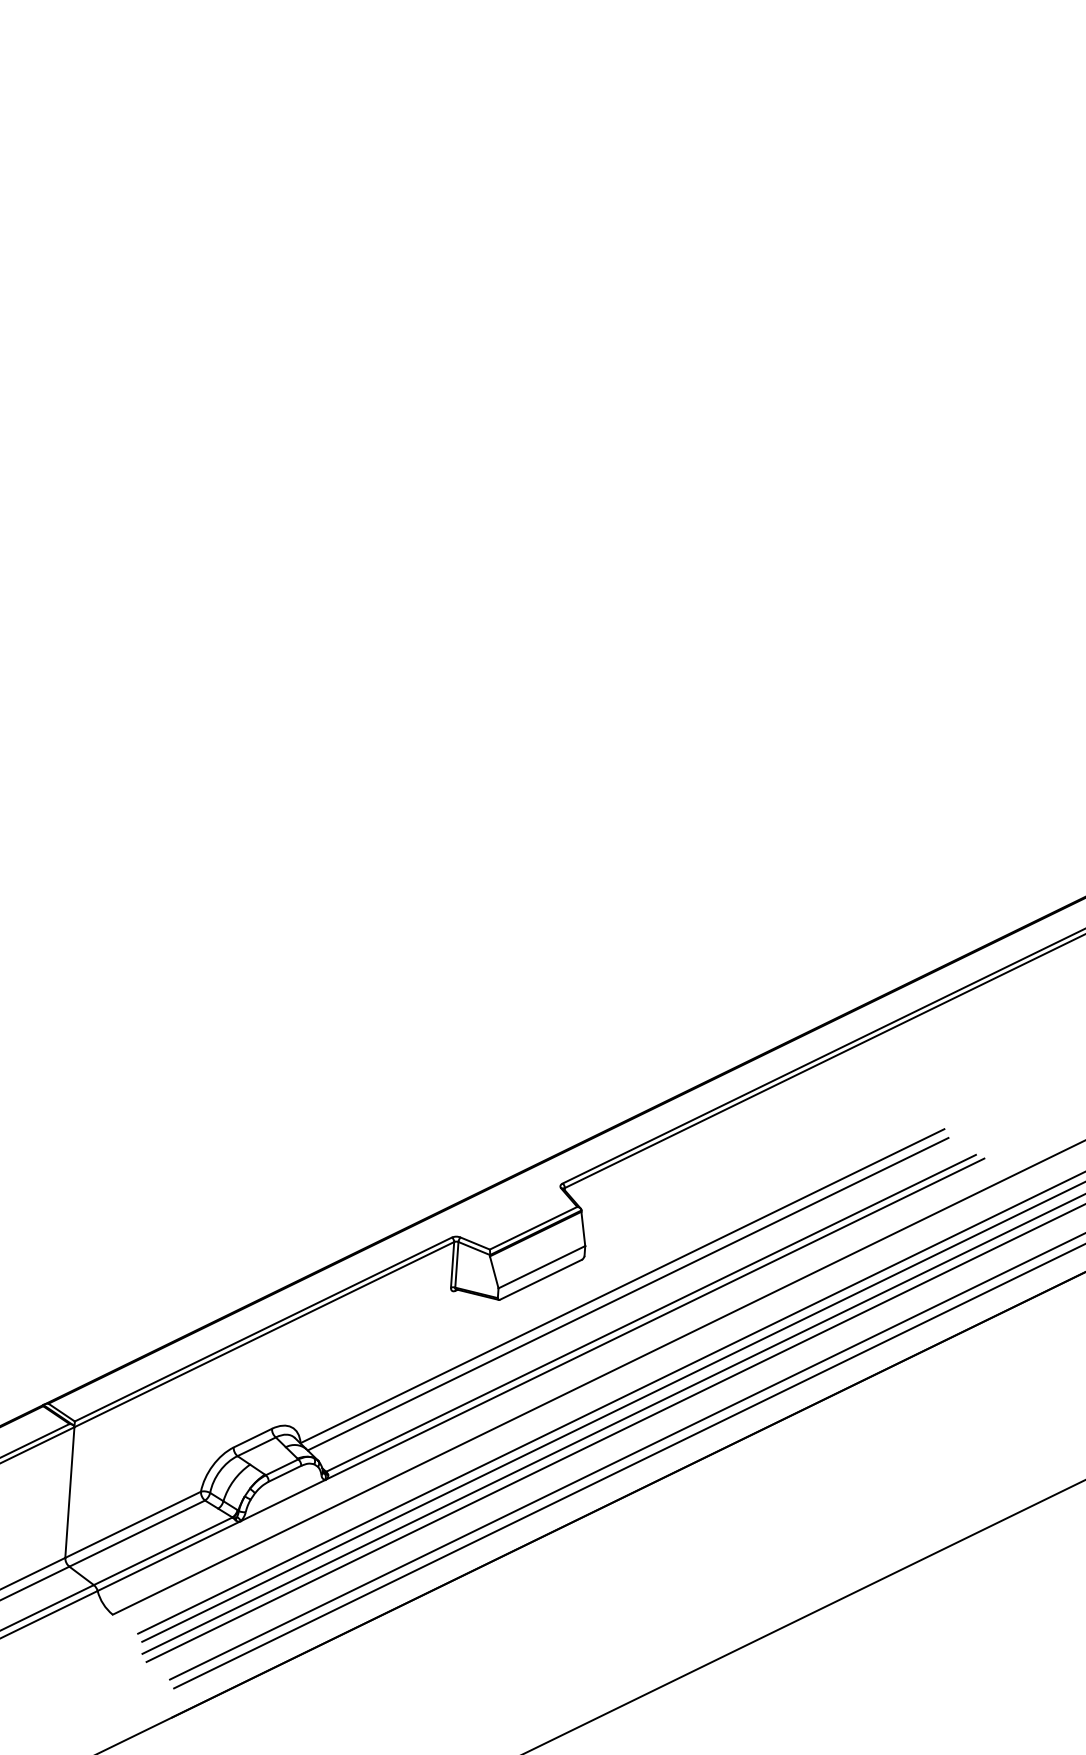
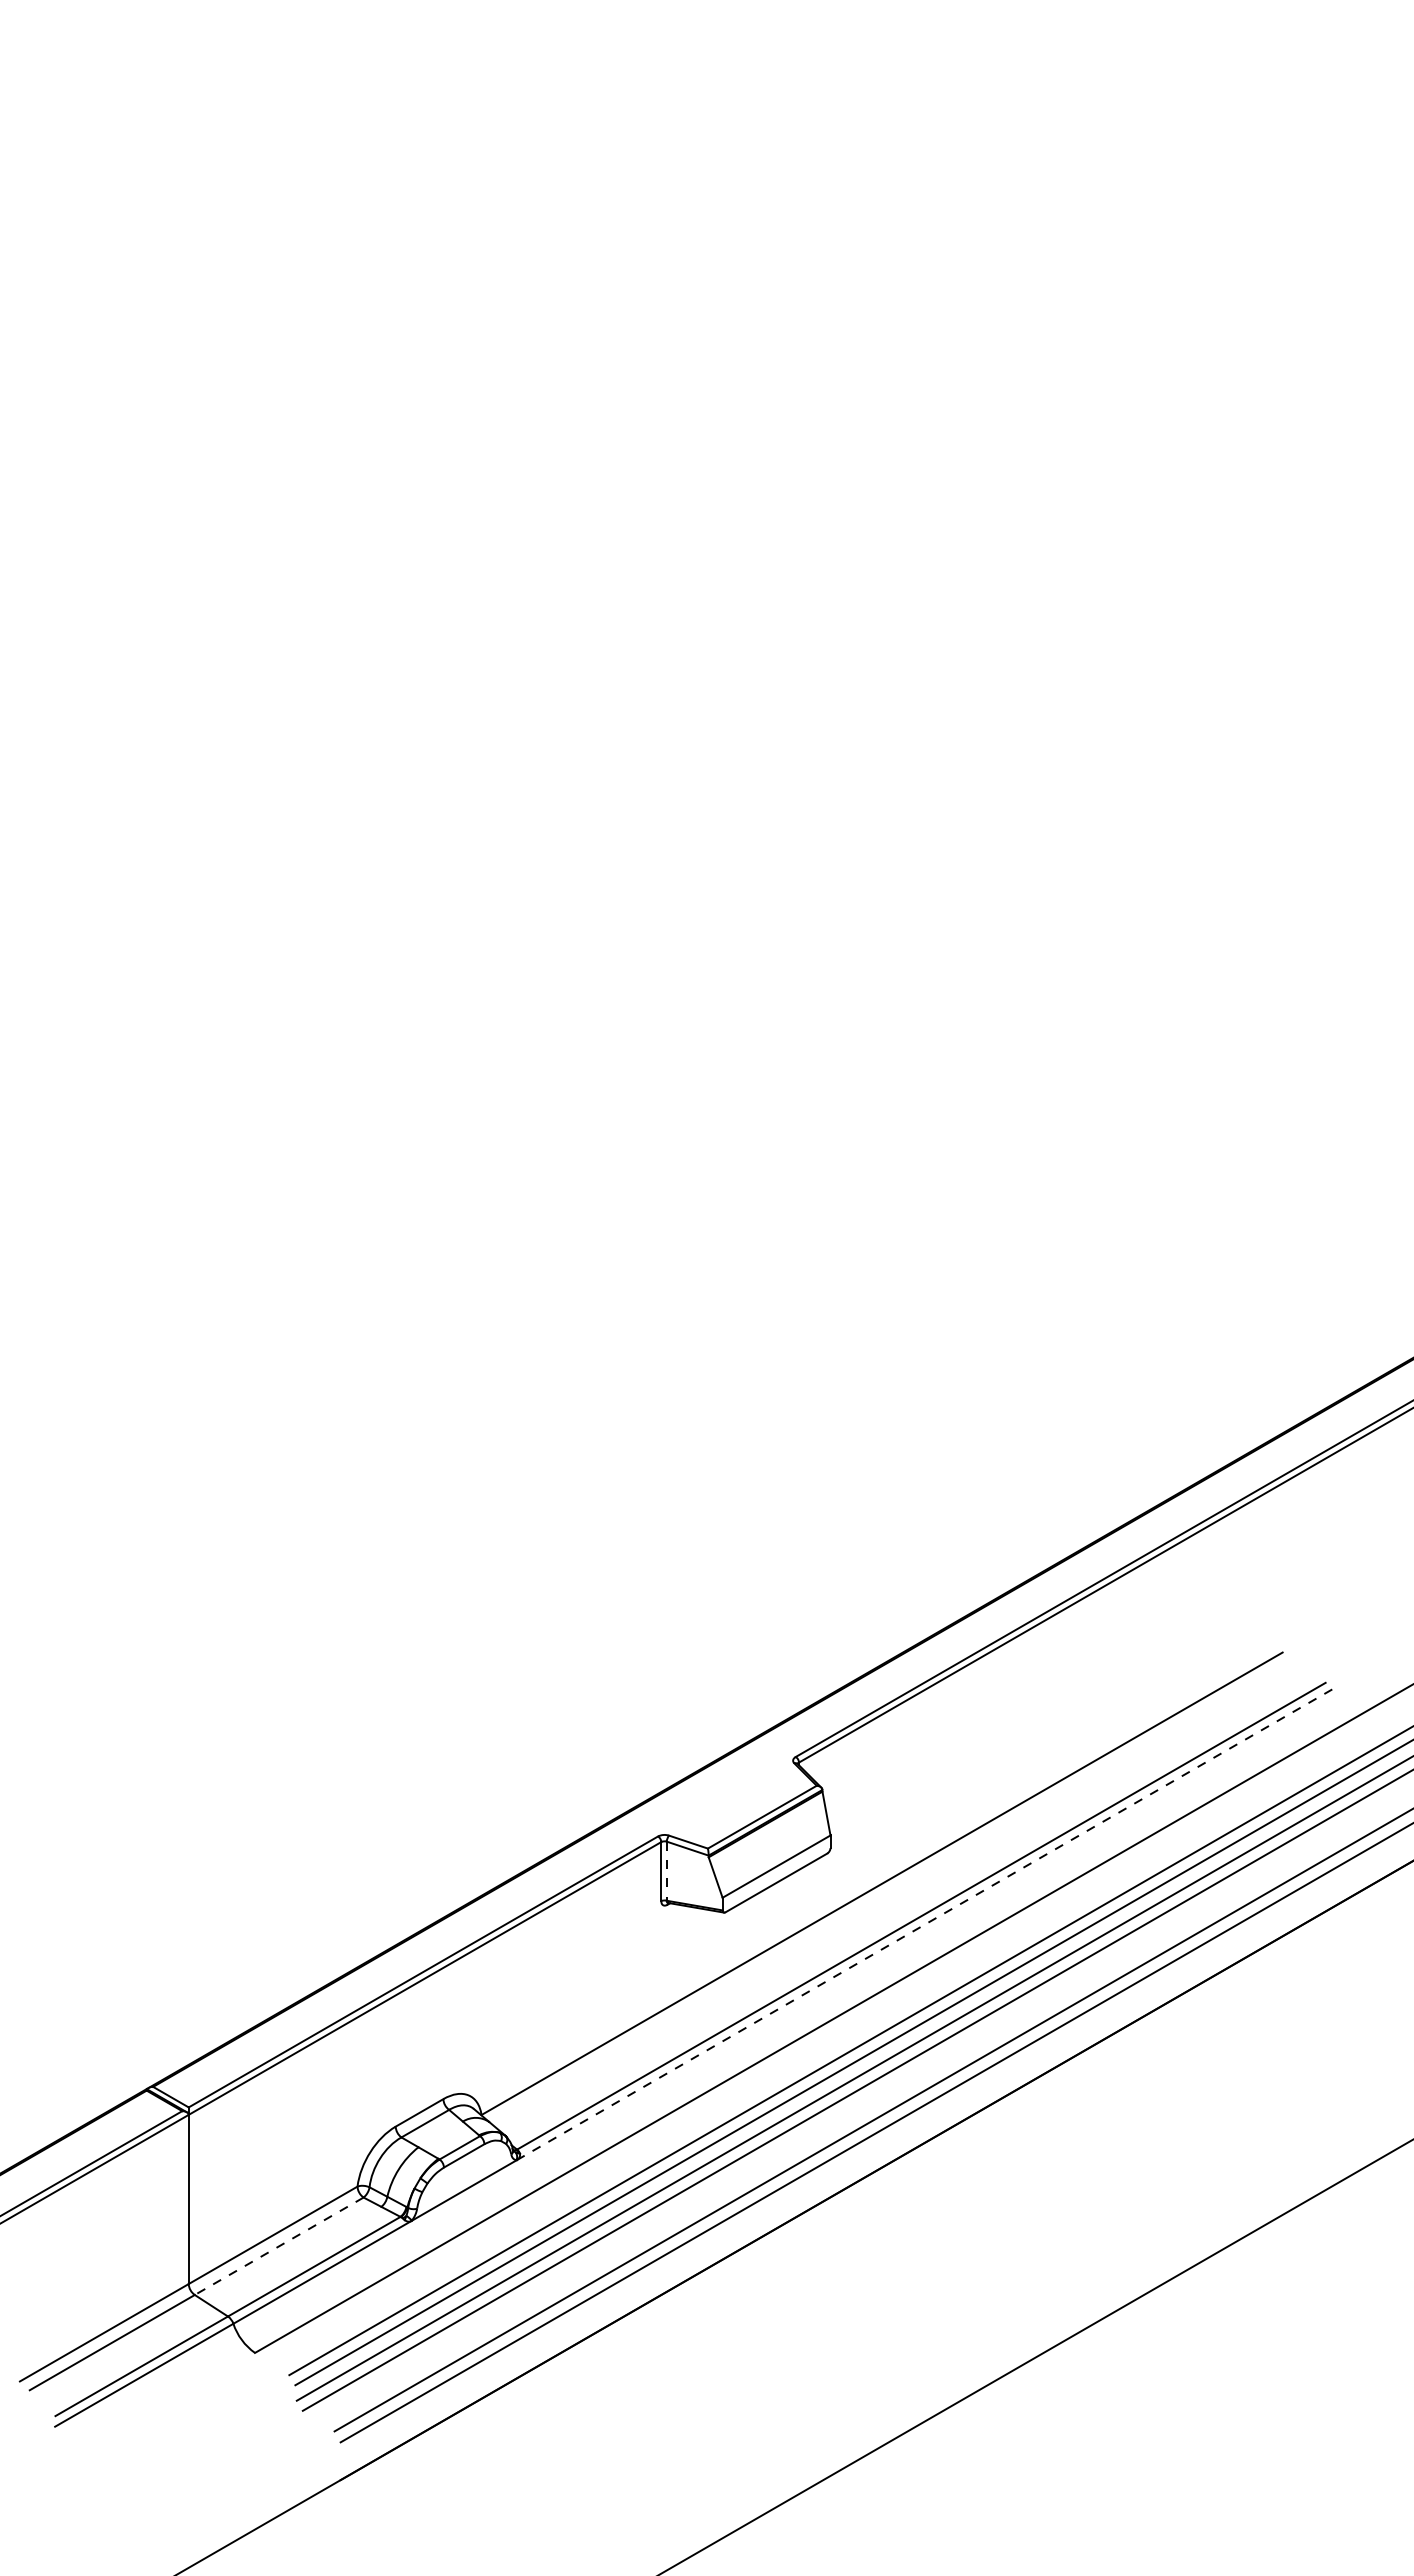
line: (456, 1265) -> (666, 1871), solid -> dashed
line: (627, 1294) -> (889, 1893), removed
line: (655, 1319) -> (927, 1923), solid -> dashed
line: (136, 1533) -> (278, 2246), solid -> dashed

